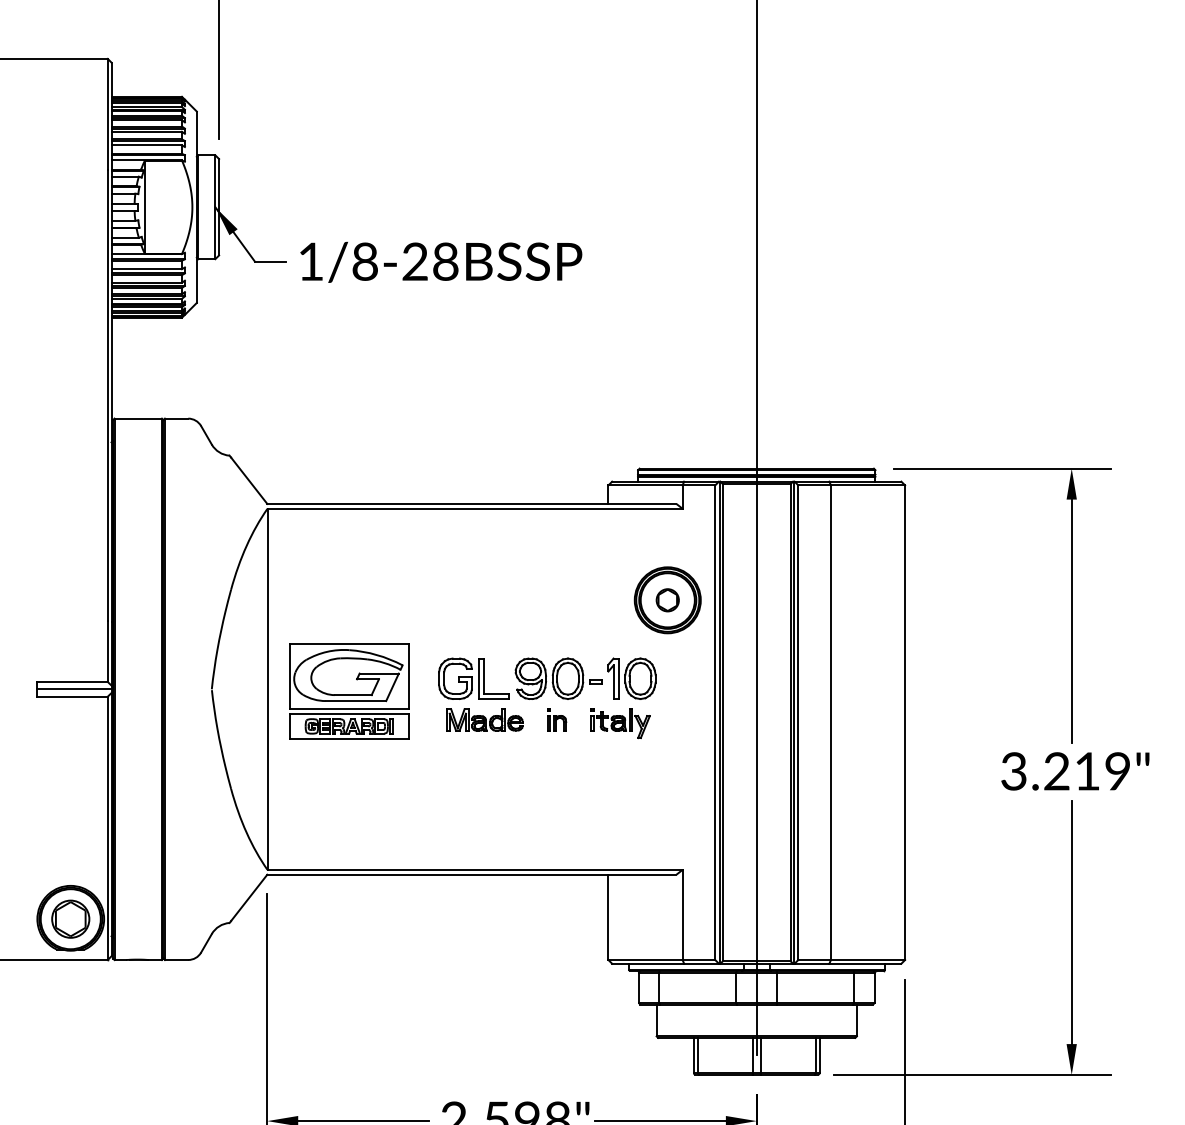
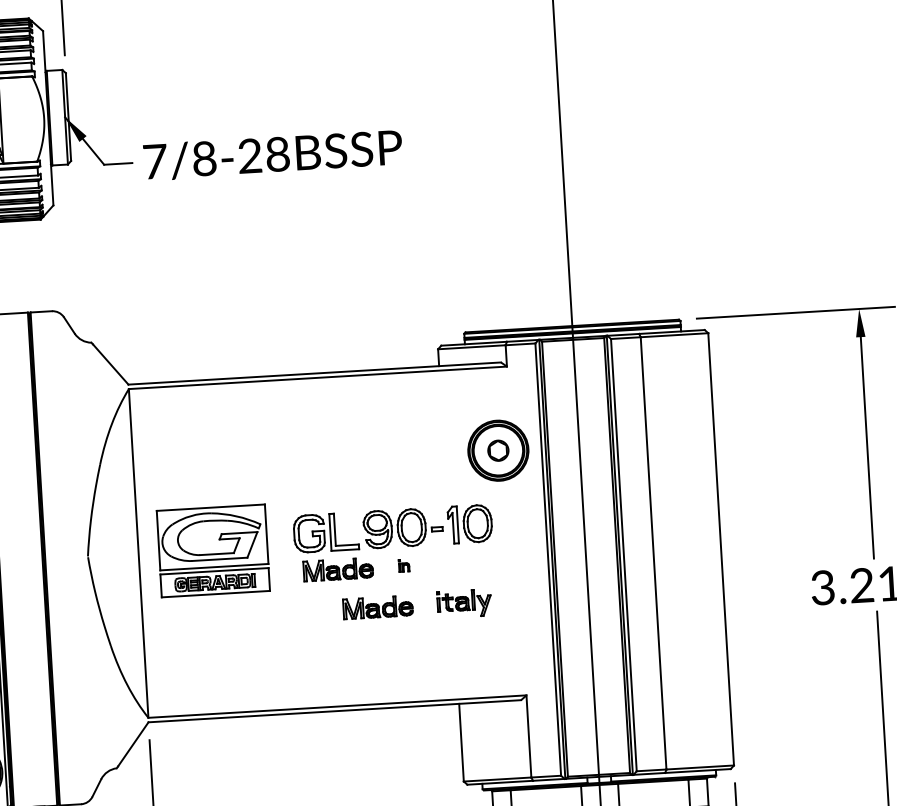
text: (311, 261) -> (155, 161), 1/8-28 -> 7/8-28
part: (557, 719) -> (404, 565), size x0.6
part: (620, 723) -> (464, 603), moved
part: (525, 763) -> (377, 607), added

